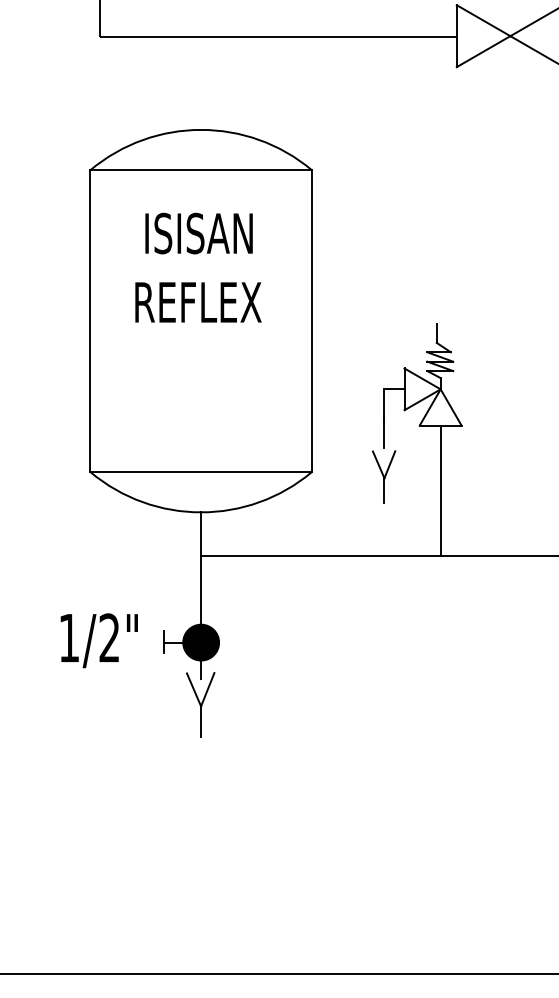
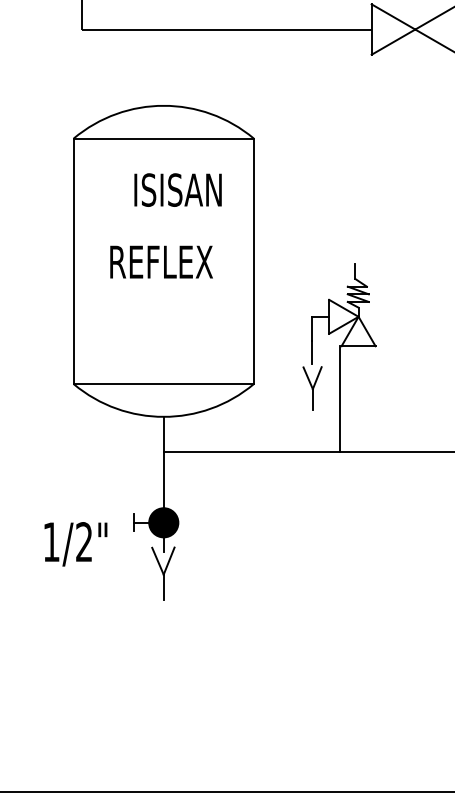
text: (198, 232) -> (177, 189), moved
text: (198, 301) -> (161, 261), moved
line: (440, 491) -> (339, 399), moved
text: (98, 641) -> (75, 544), moved

